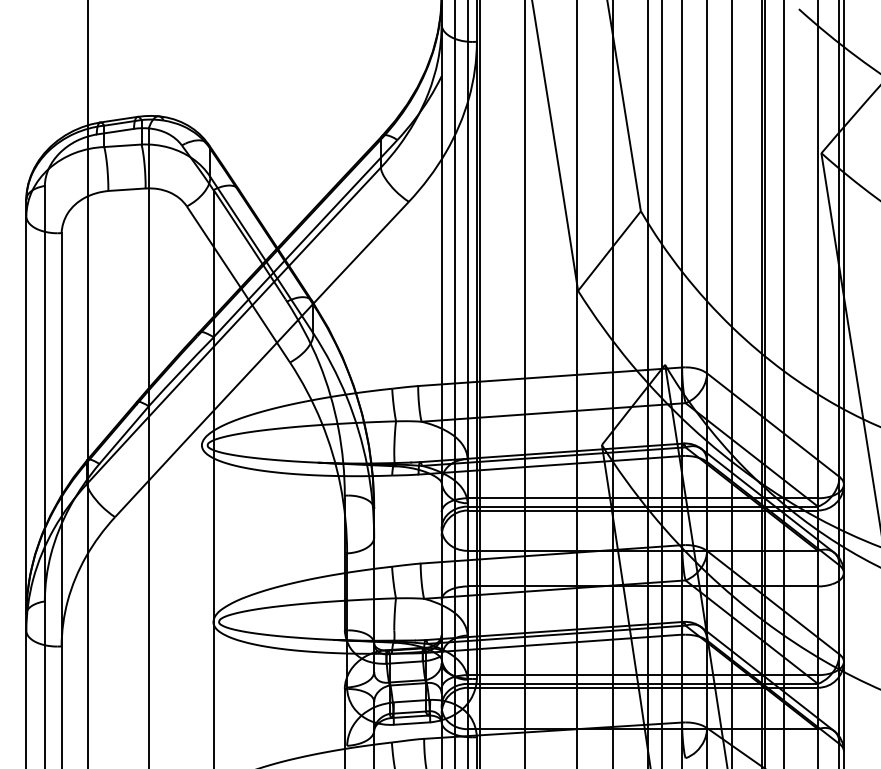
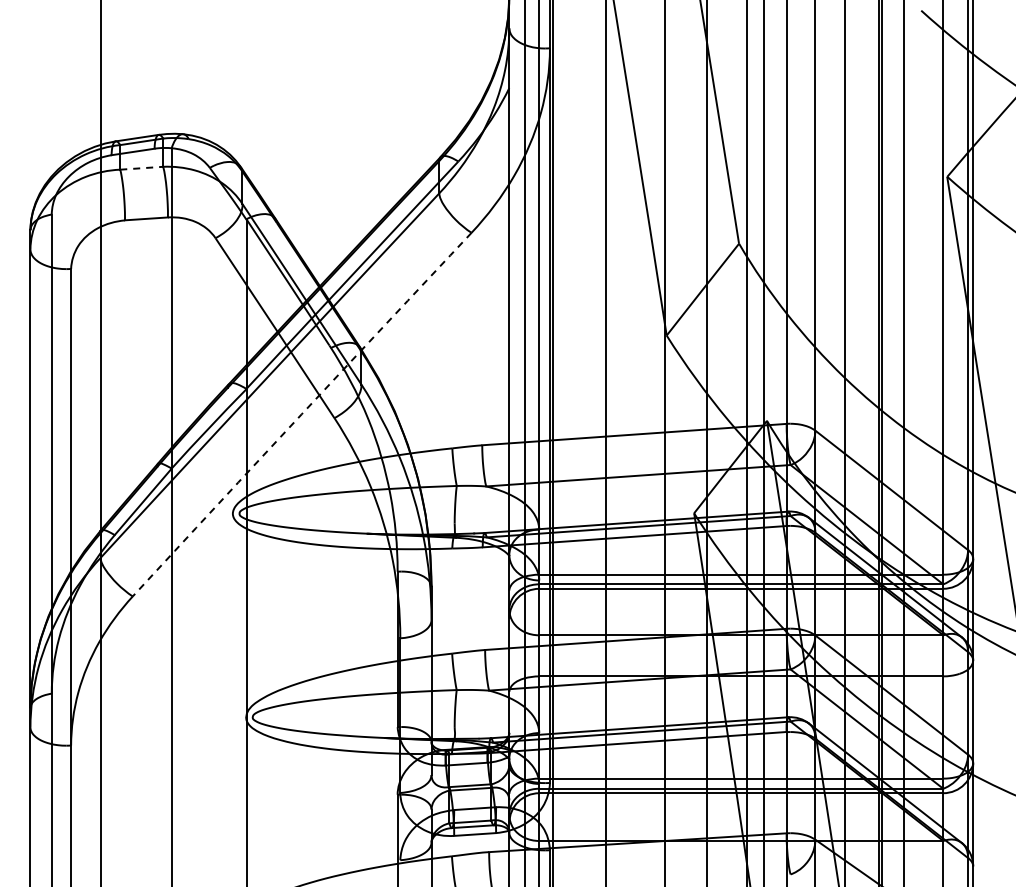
line: (122, 146) -> (141, 168), solid -> dashed
arc: (261, 359) -> (301, 414), solid -> dashed

